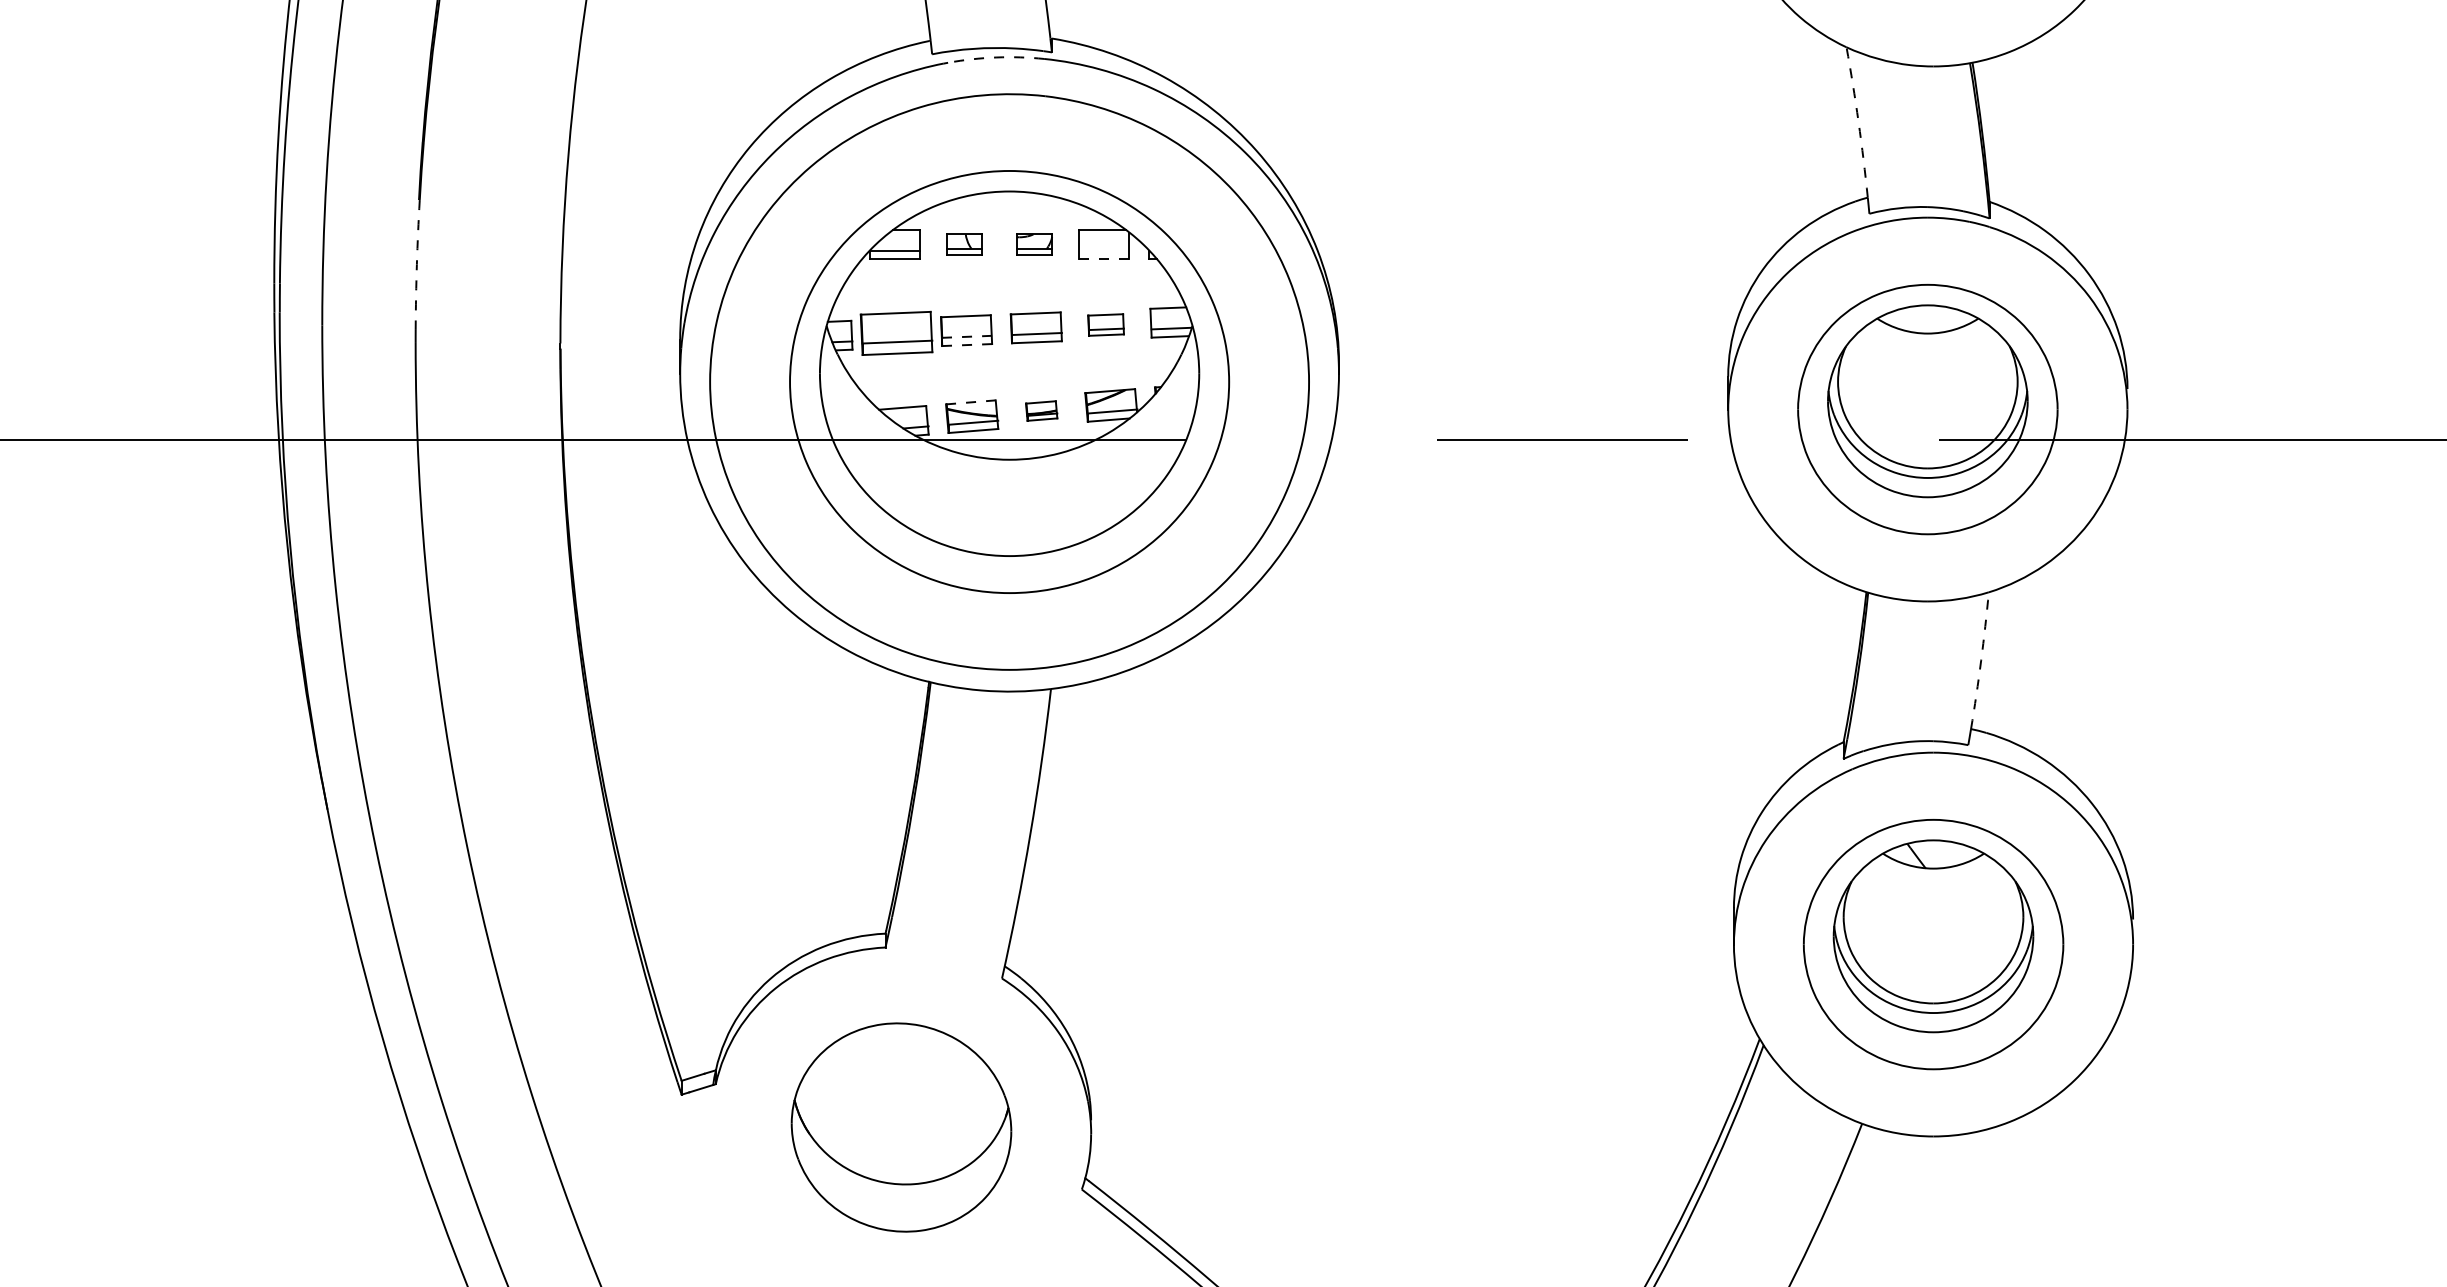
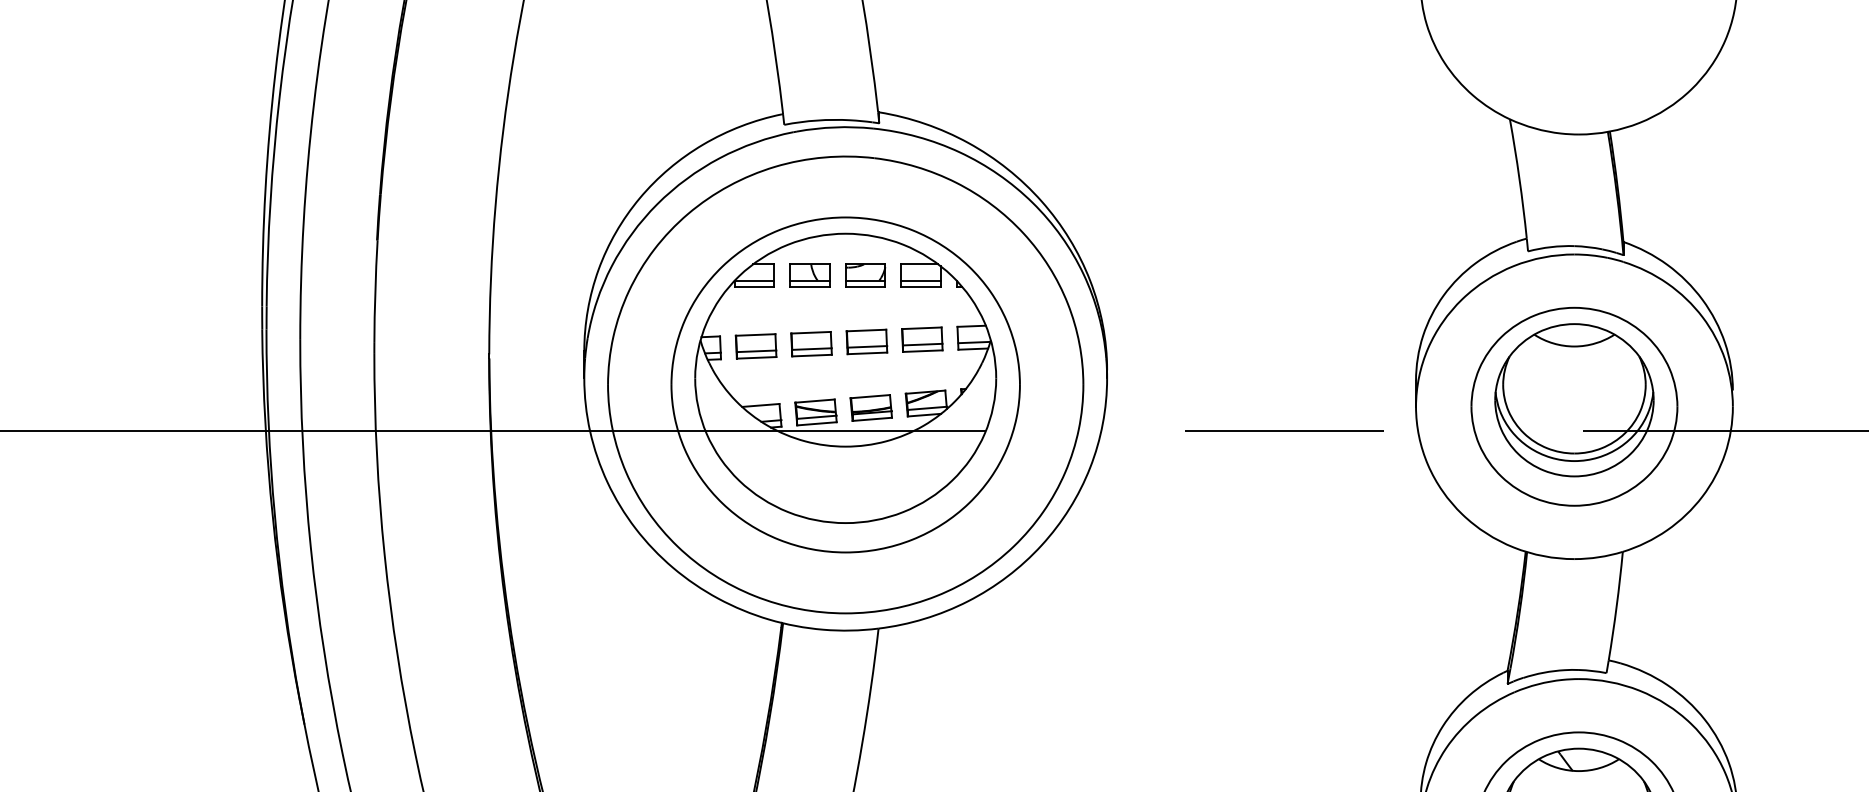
arc: (996, 57) -> (835, 127), dashed -> solid
arc: (1858, 122) -> (1519, 178), dashed -> solid
part: (964, 244) -> (809, 275), size x1.43
part: (1034, 244) -> (865, 275), size x1.43
line: (1104, 250) -> (921, 280), added
line: (1104, 258) -> (921, 286), dashed -> solid
arc: (416, 264) -> (375, 291), dashed -> solid
part: (1105, 324) -> (921, 339), size x1.43
part: (896, 333) -> (755, 346), size x0.71
line: (967, 336) -> (812, 348), dashed -> solid
line: (967, 345) -> (812, 355), dashed -> solid
line: (970, 402) -> (814, 401), dashed -> solid
part: (1041, 410) -> (871, 407), size x1.67
arc: (1981, 660) -> (1617, 605), dashed -> solid

